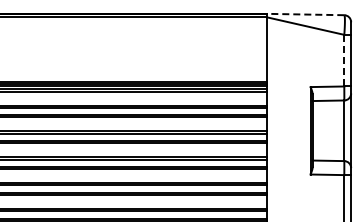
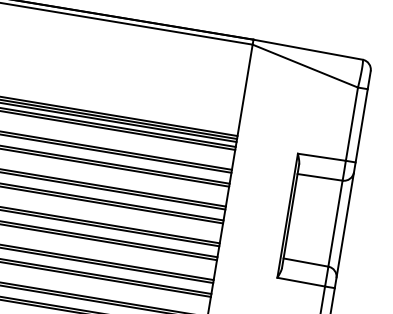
line: (305, 14) -> (307, 49), dashed -> solid
line: (344, 60) -> (352, 124), dashed -> solid

